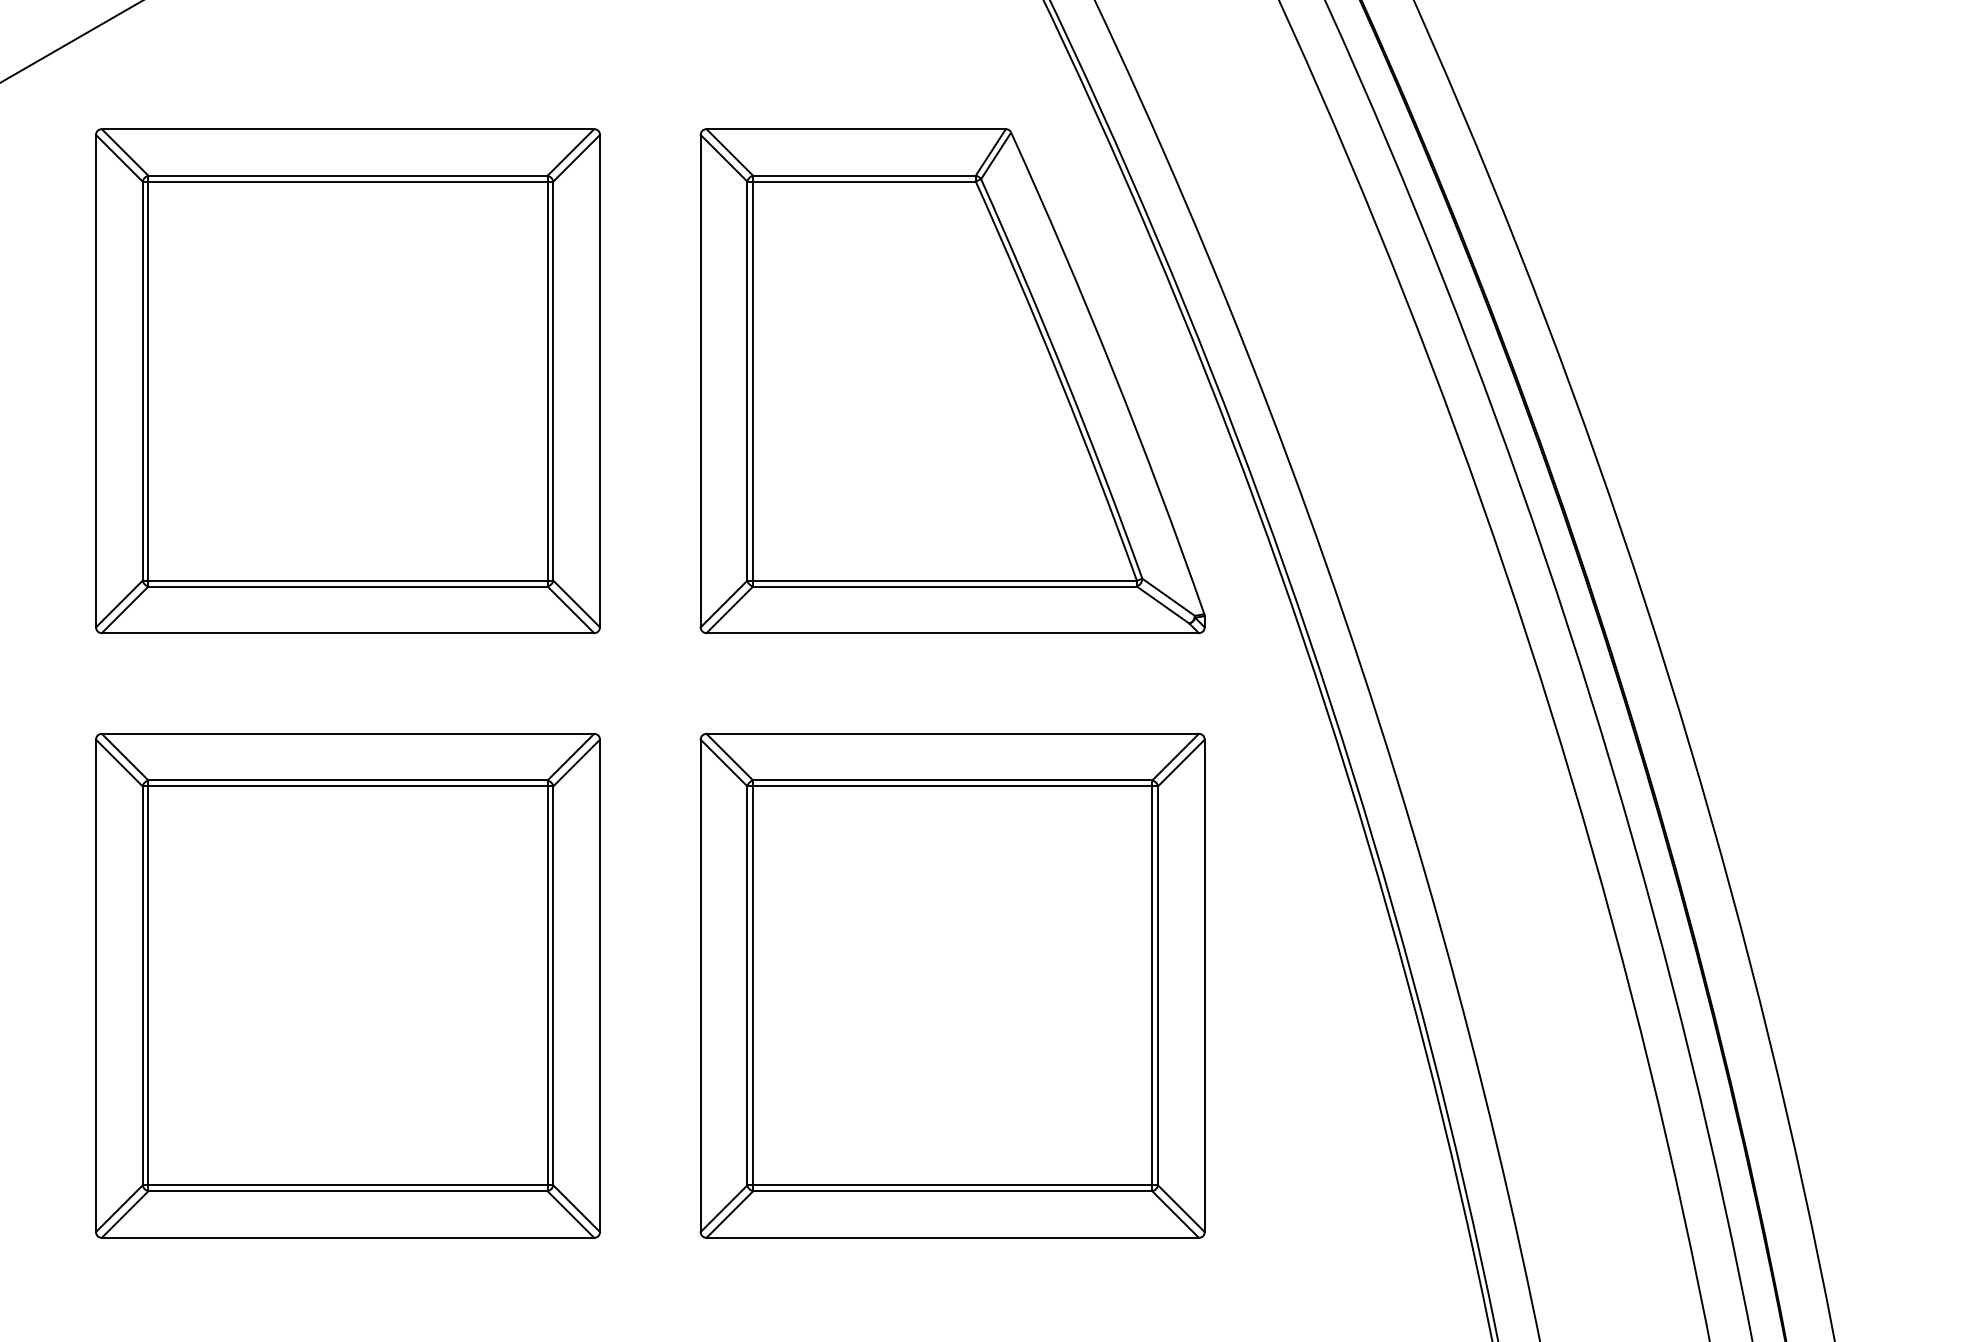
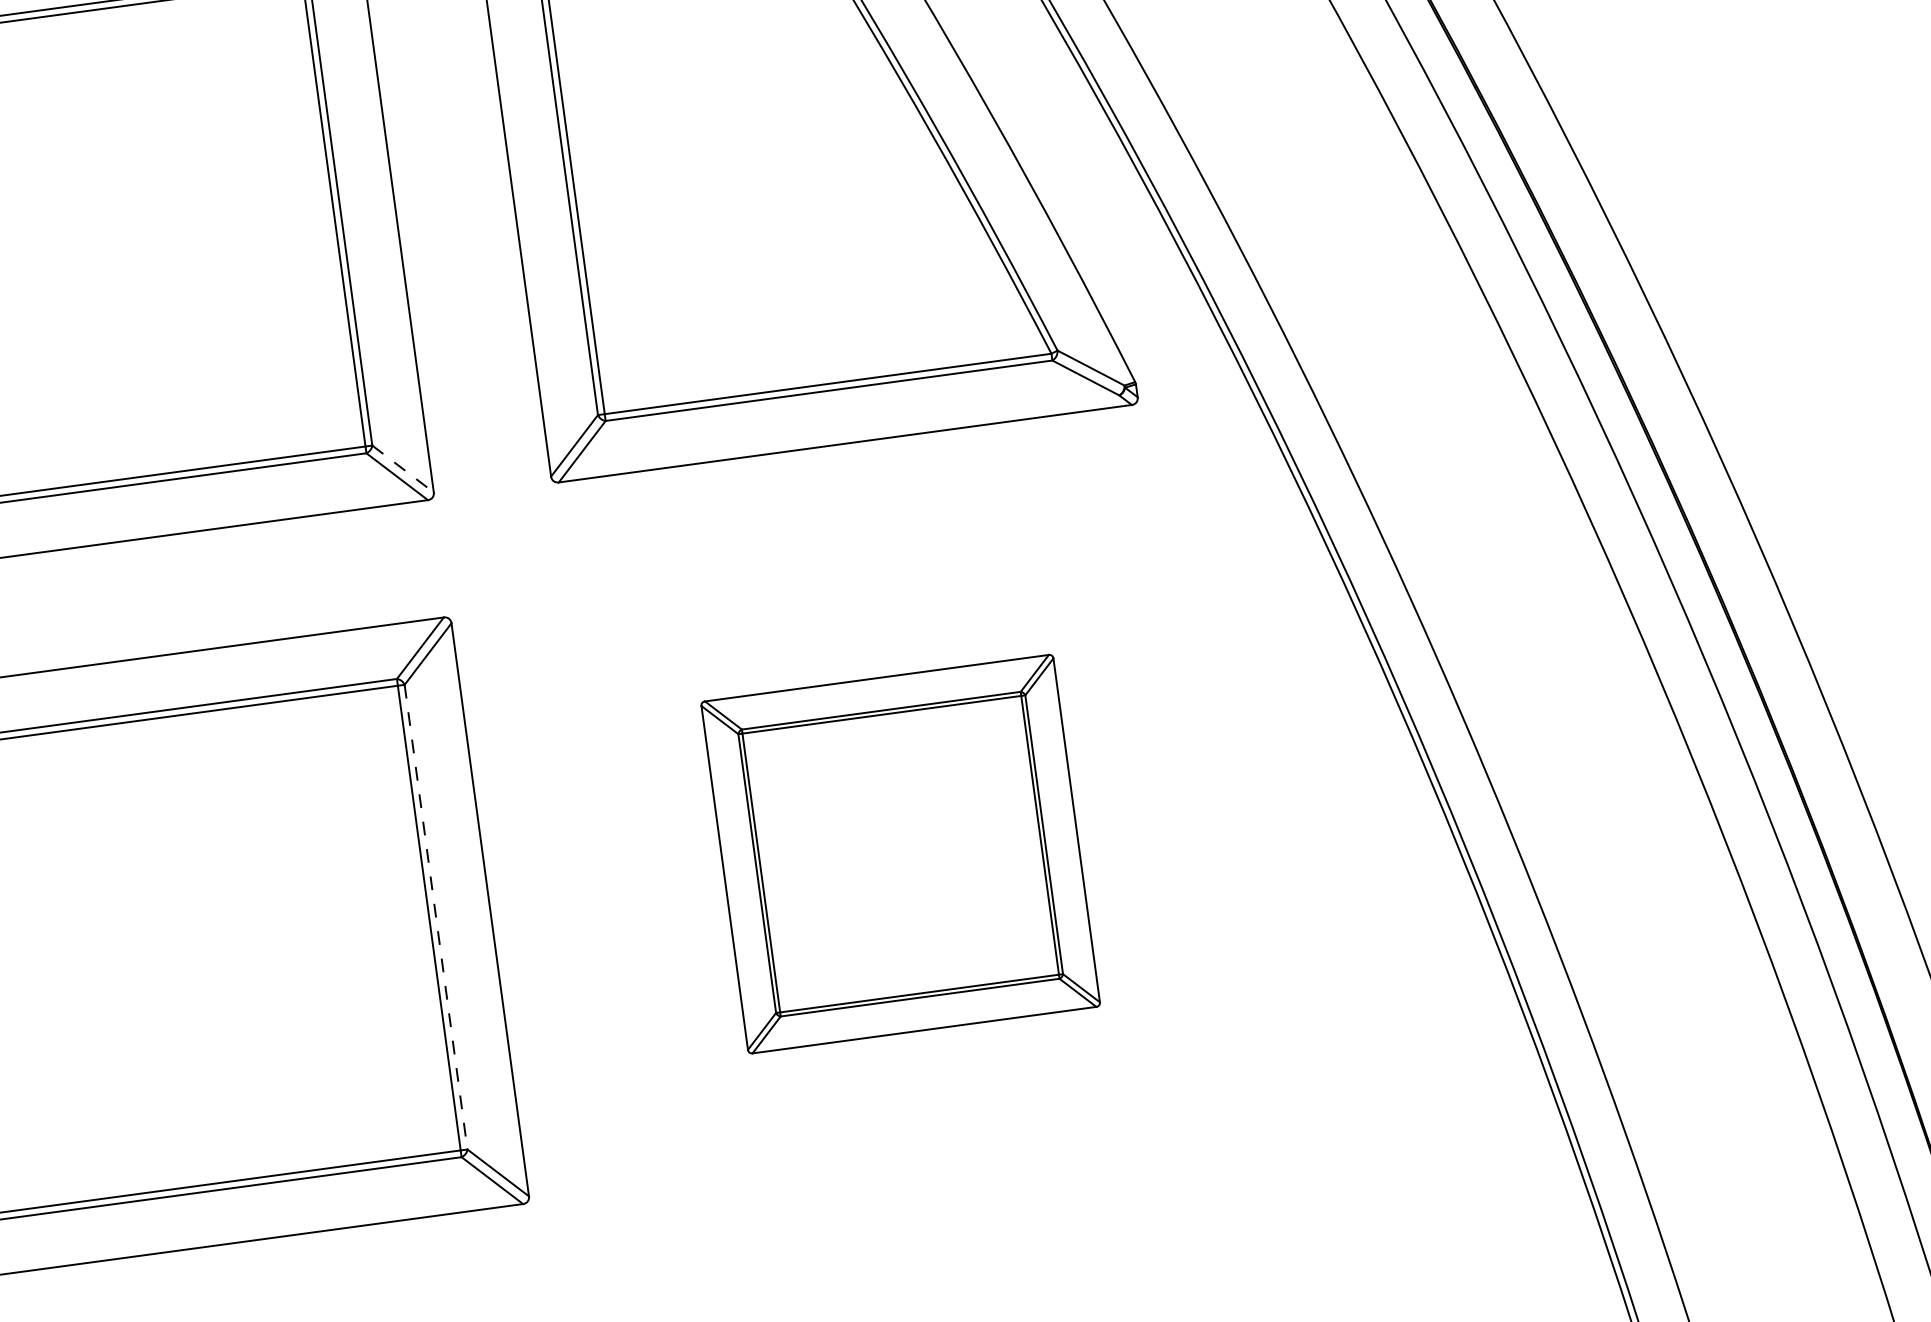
line: (576, 604) -> (402, 469), solid -> dashed
line: (553, 985) -> (436, 916), solid -> dashed
part: (952, 985) -> (900, 853), size x0.6

